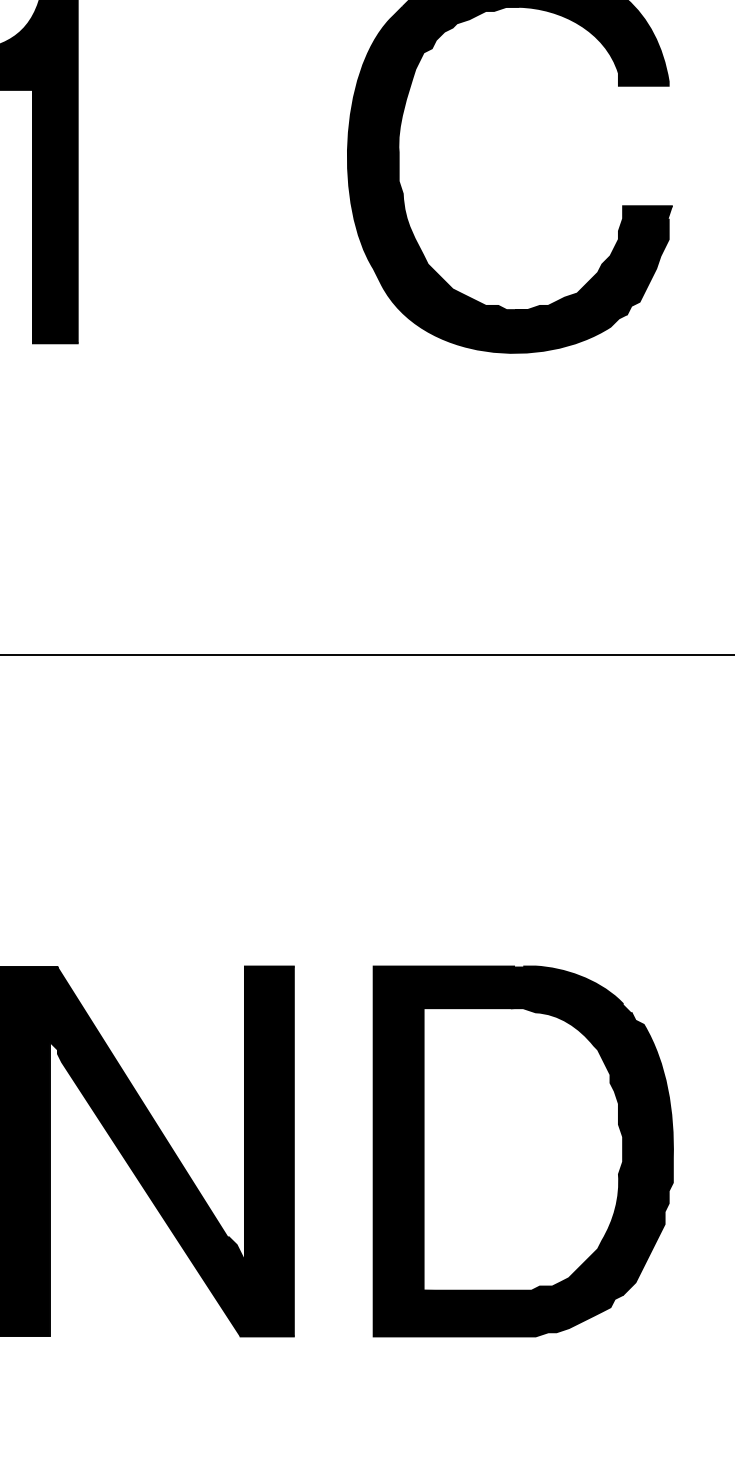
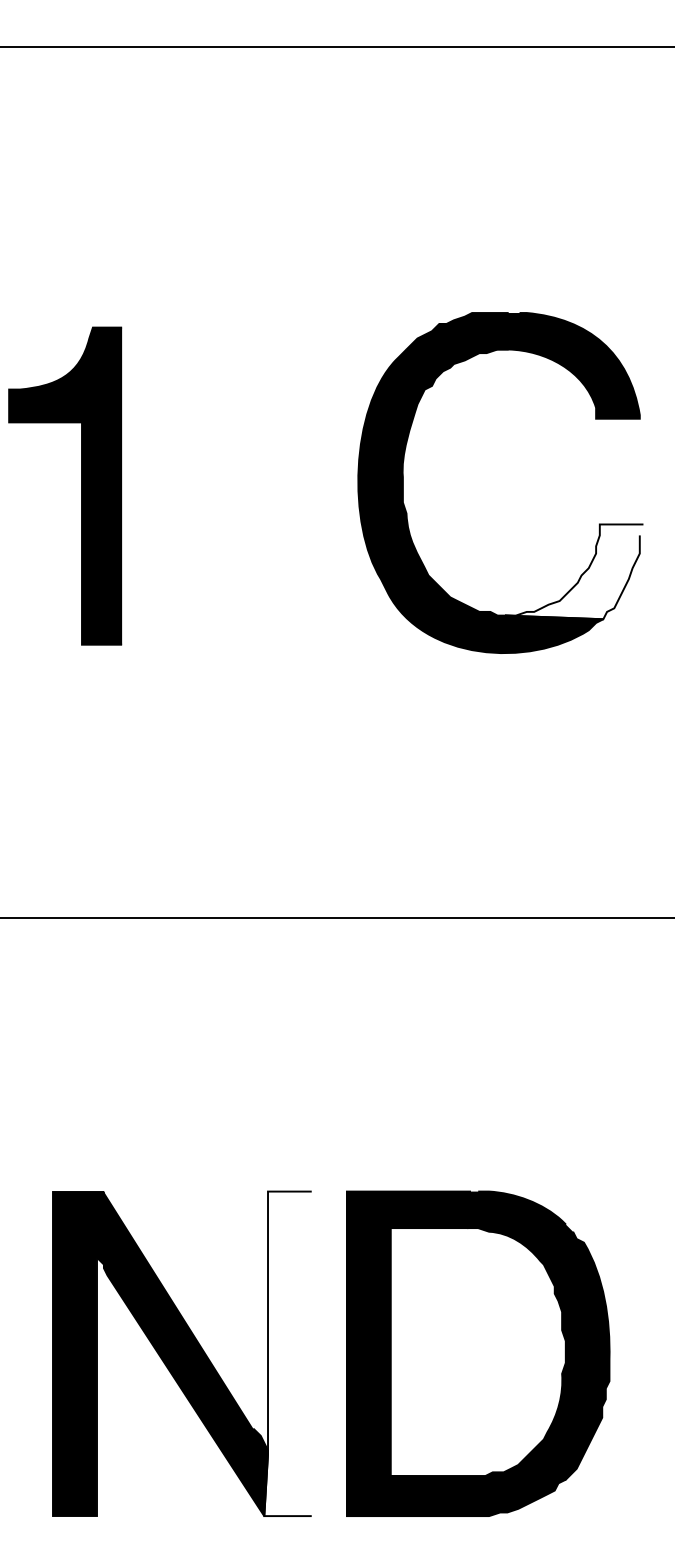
fill: (593, 259) -> (573, 571), removed
fill: (267, 1151) -> (287, 1353), removed
part: (523, 1151) -> (478, 1353), moved

